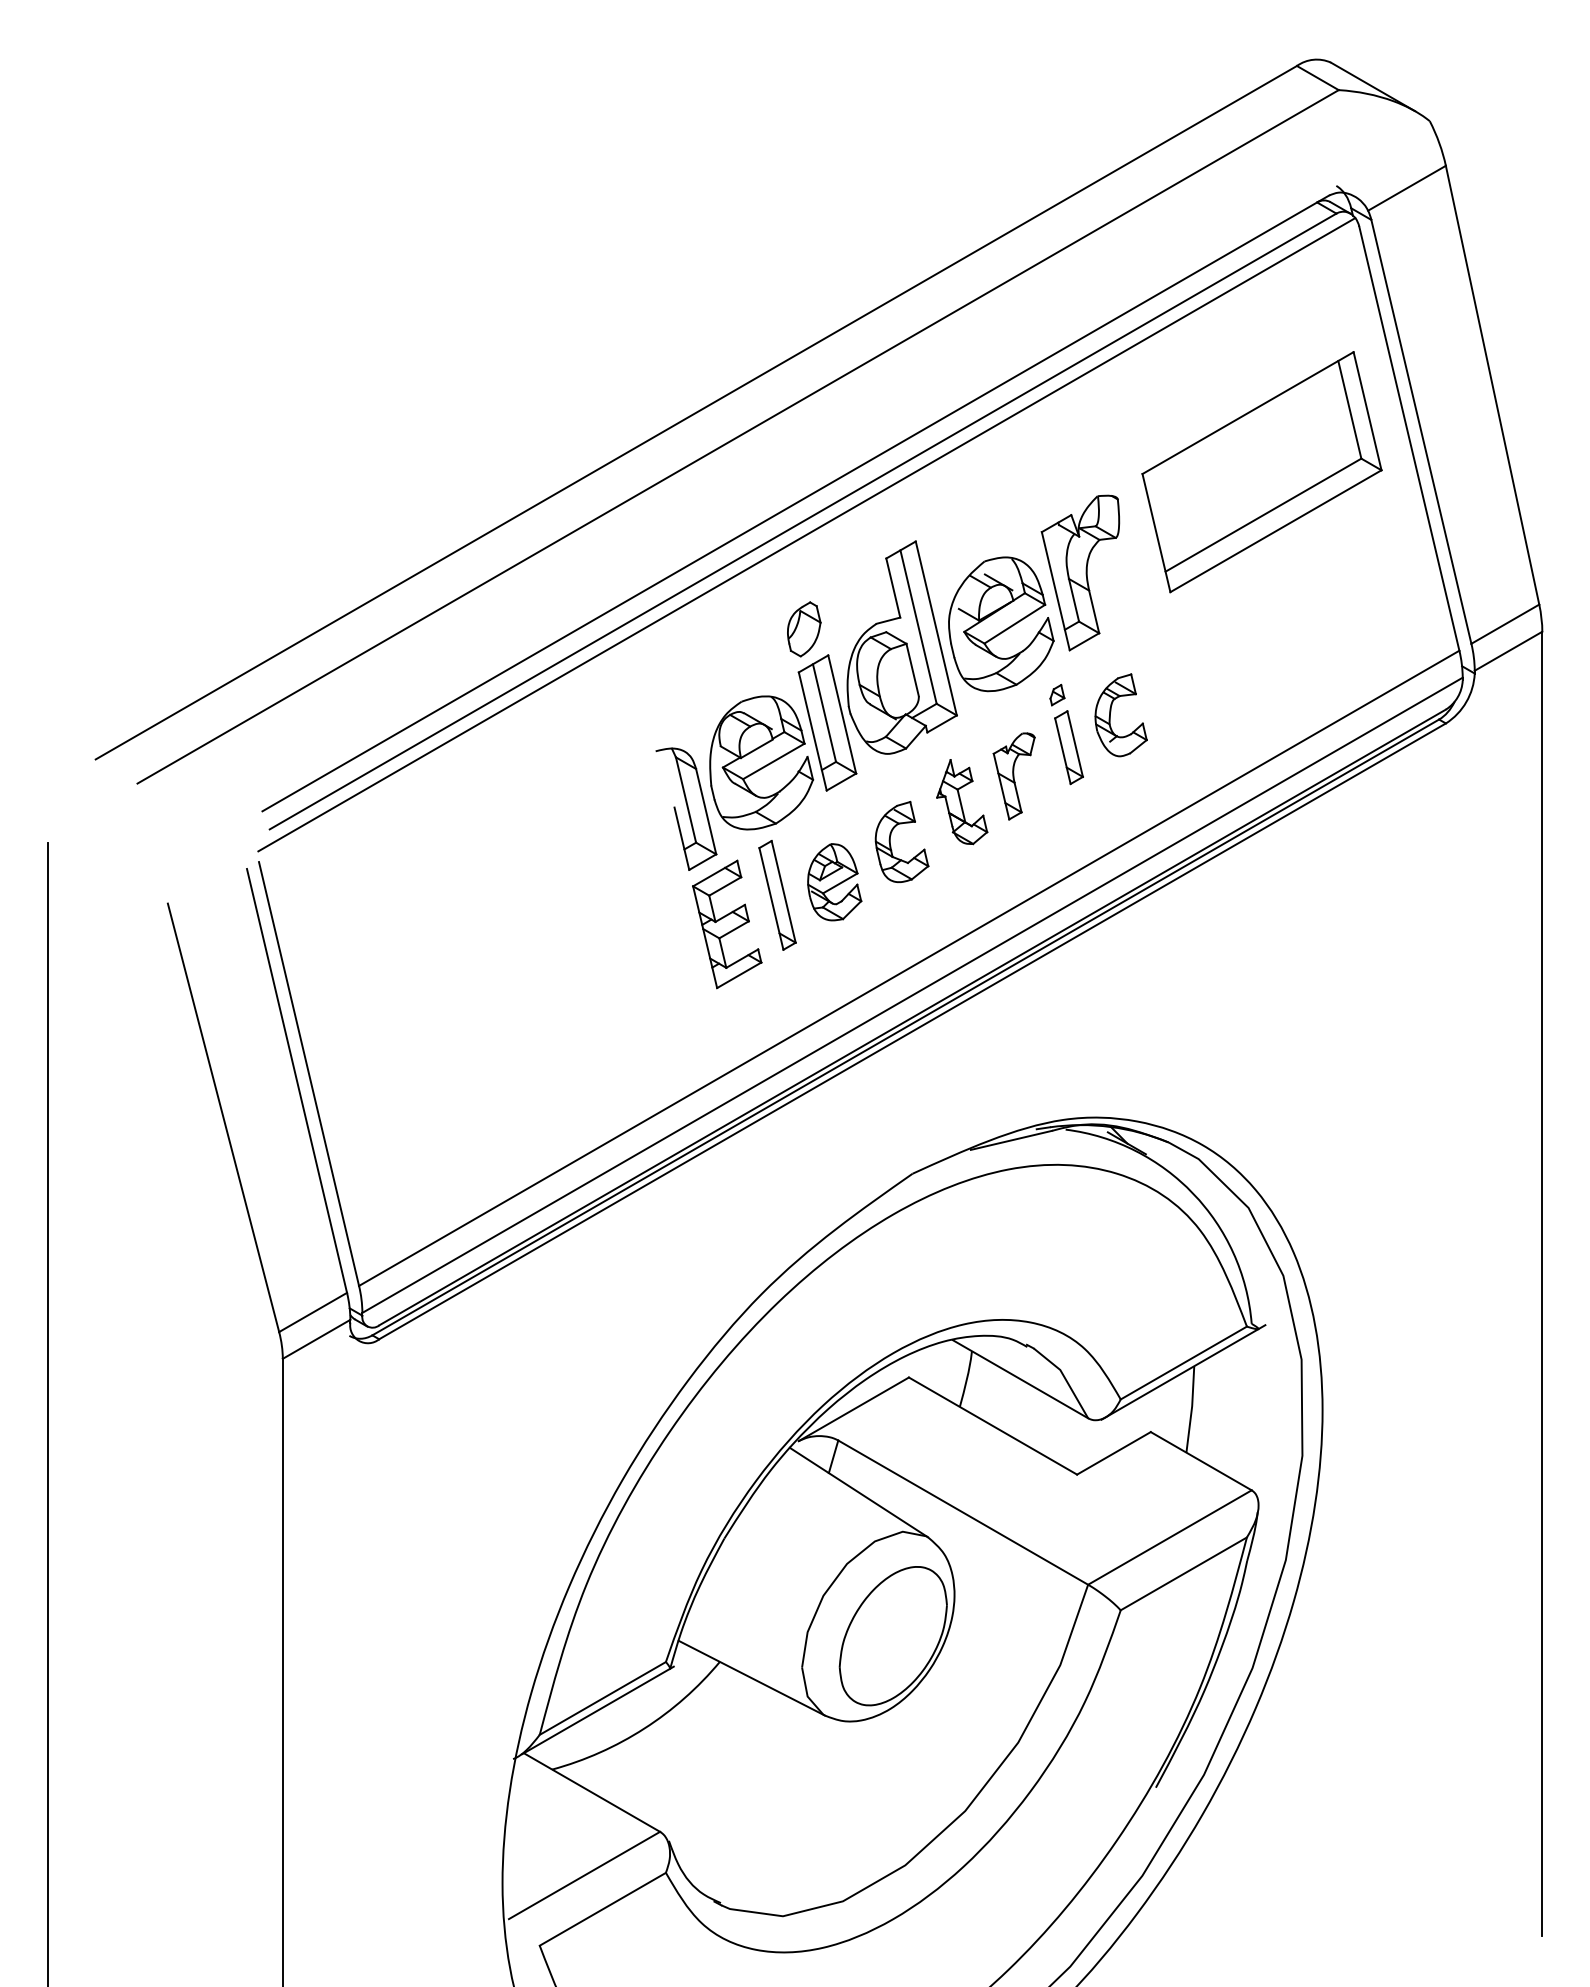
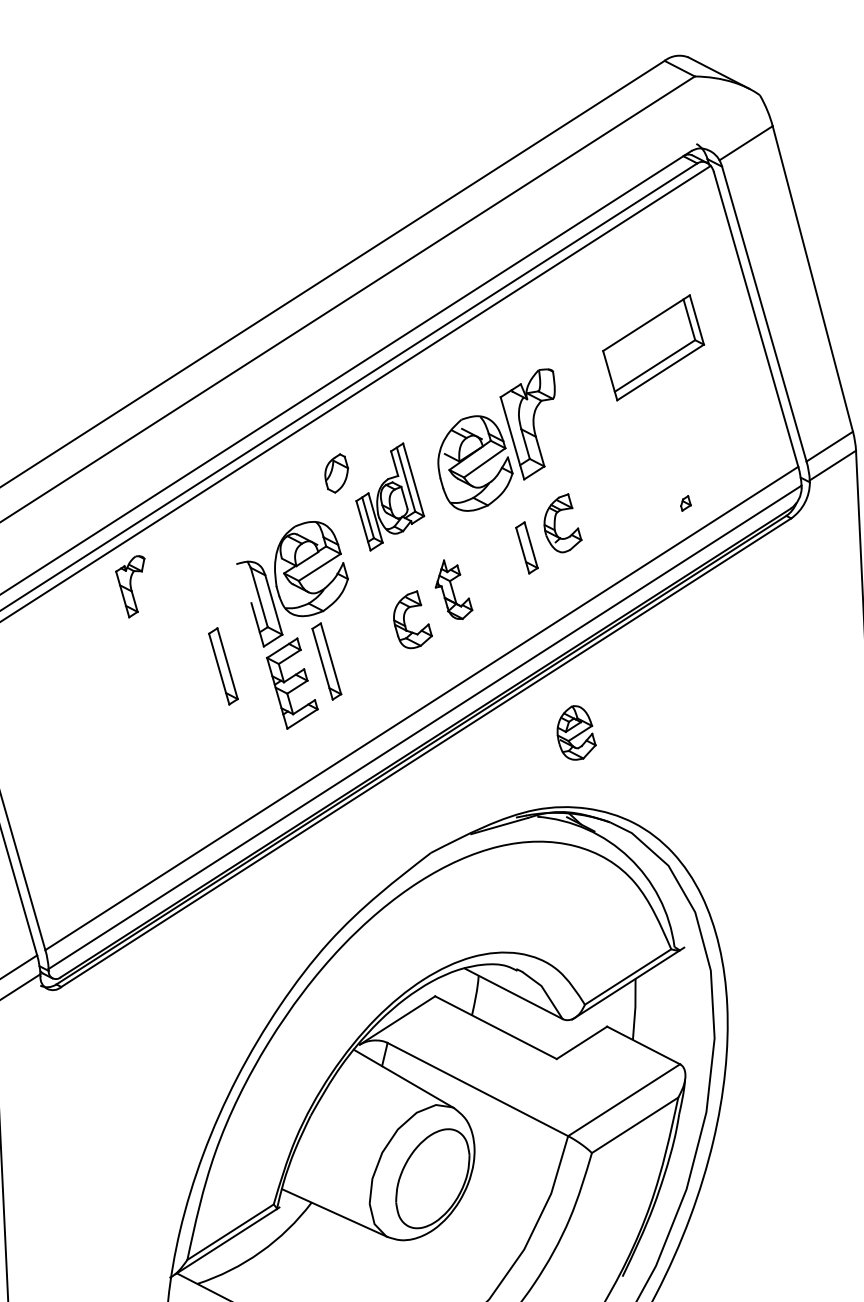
part: (1261, 472) -> (653, 348), size x0.6
part: (877, 665) -> (389, 496), size x0.6
part: (1057, 694) -> (685, 502), moved
part: (1013, 776) -> (130, 586), moved
part: (834, 882) -> (576, 733), moved
part: (630, 895) -> (223, 666), added

